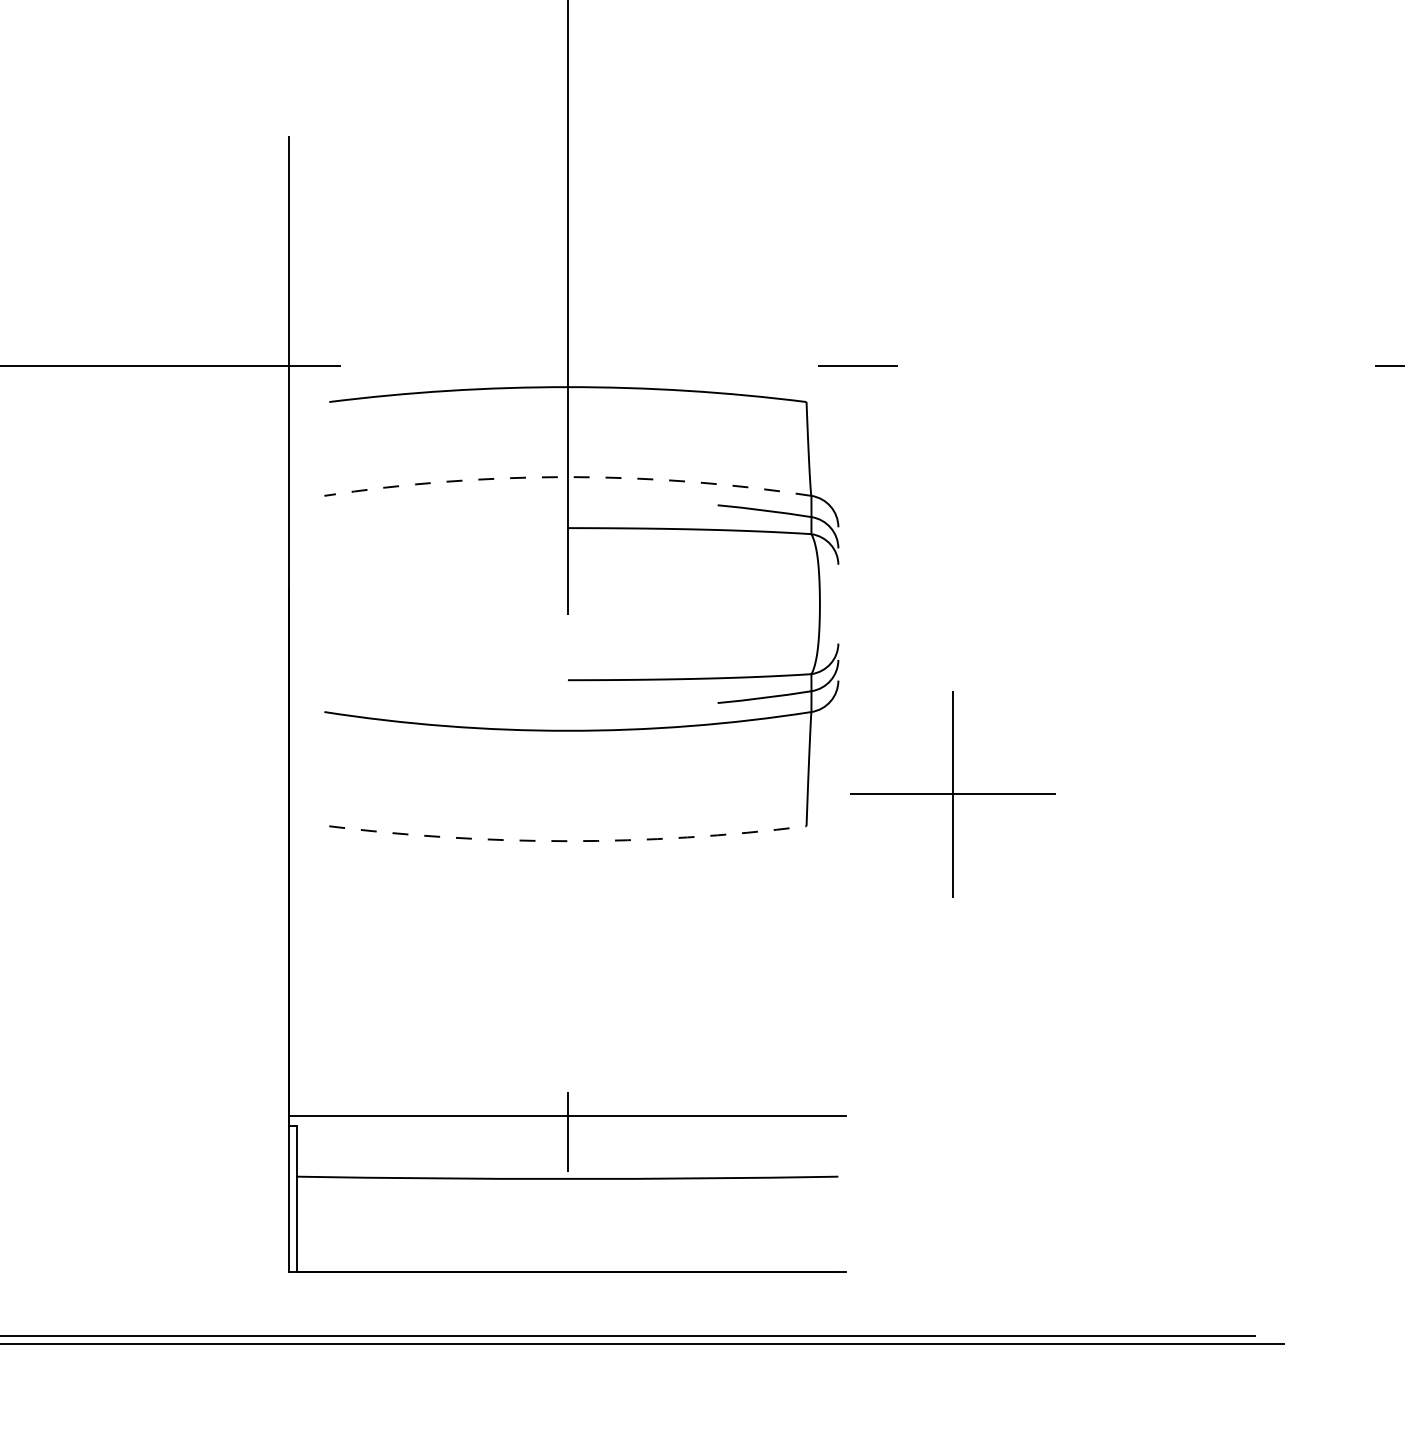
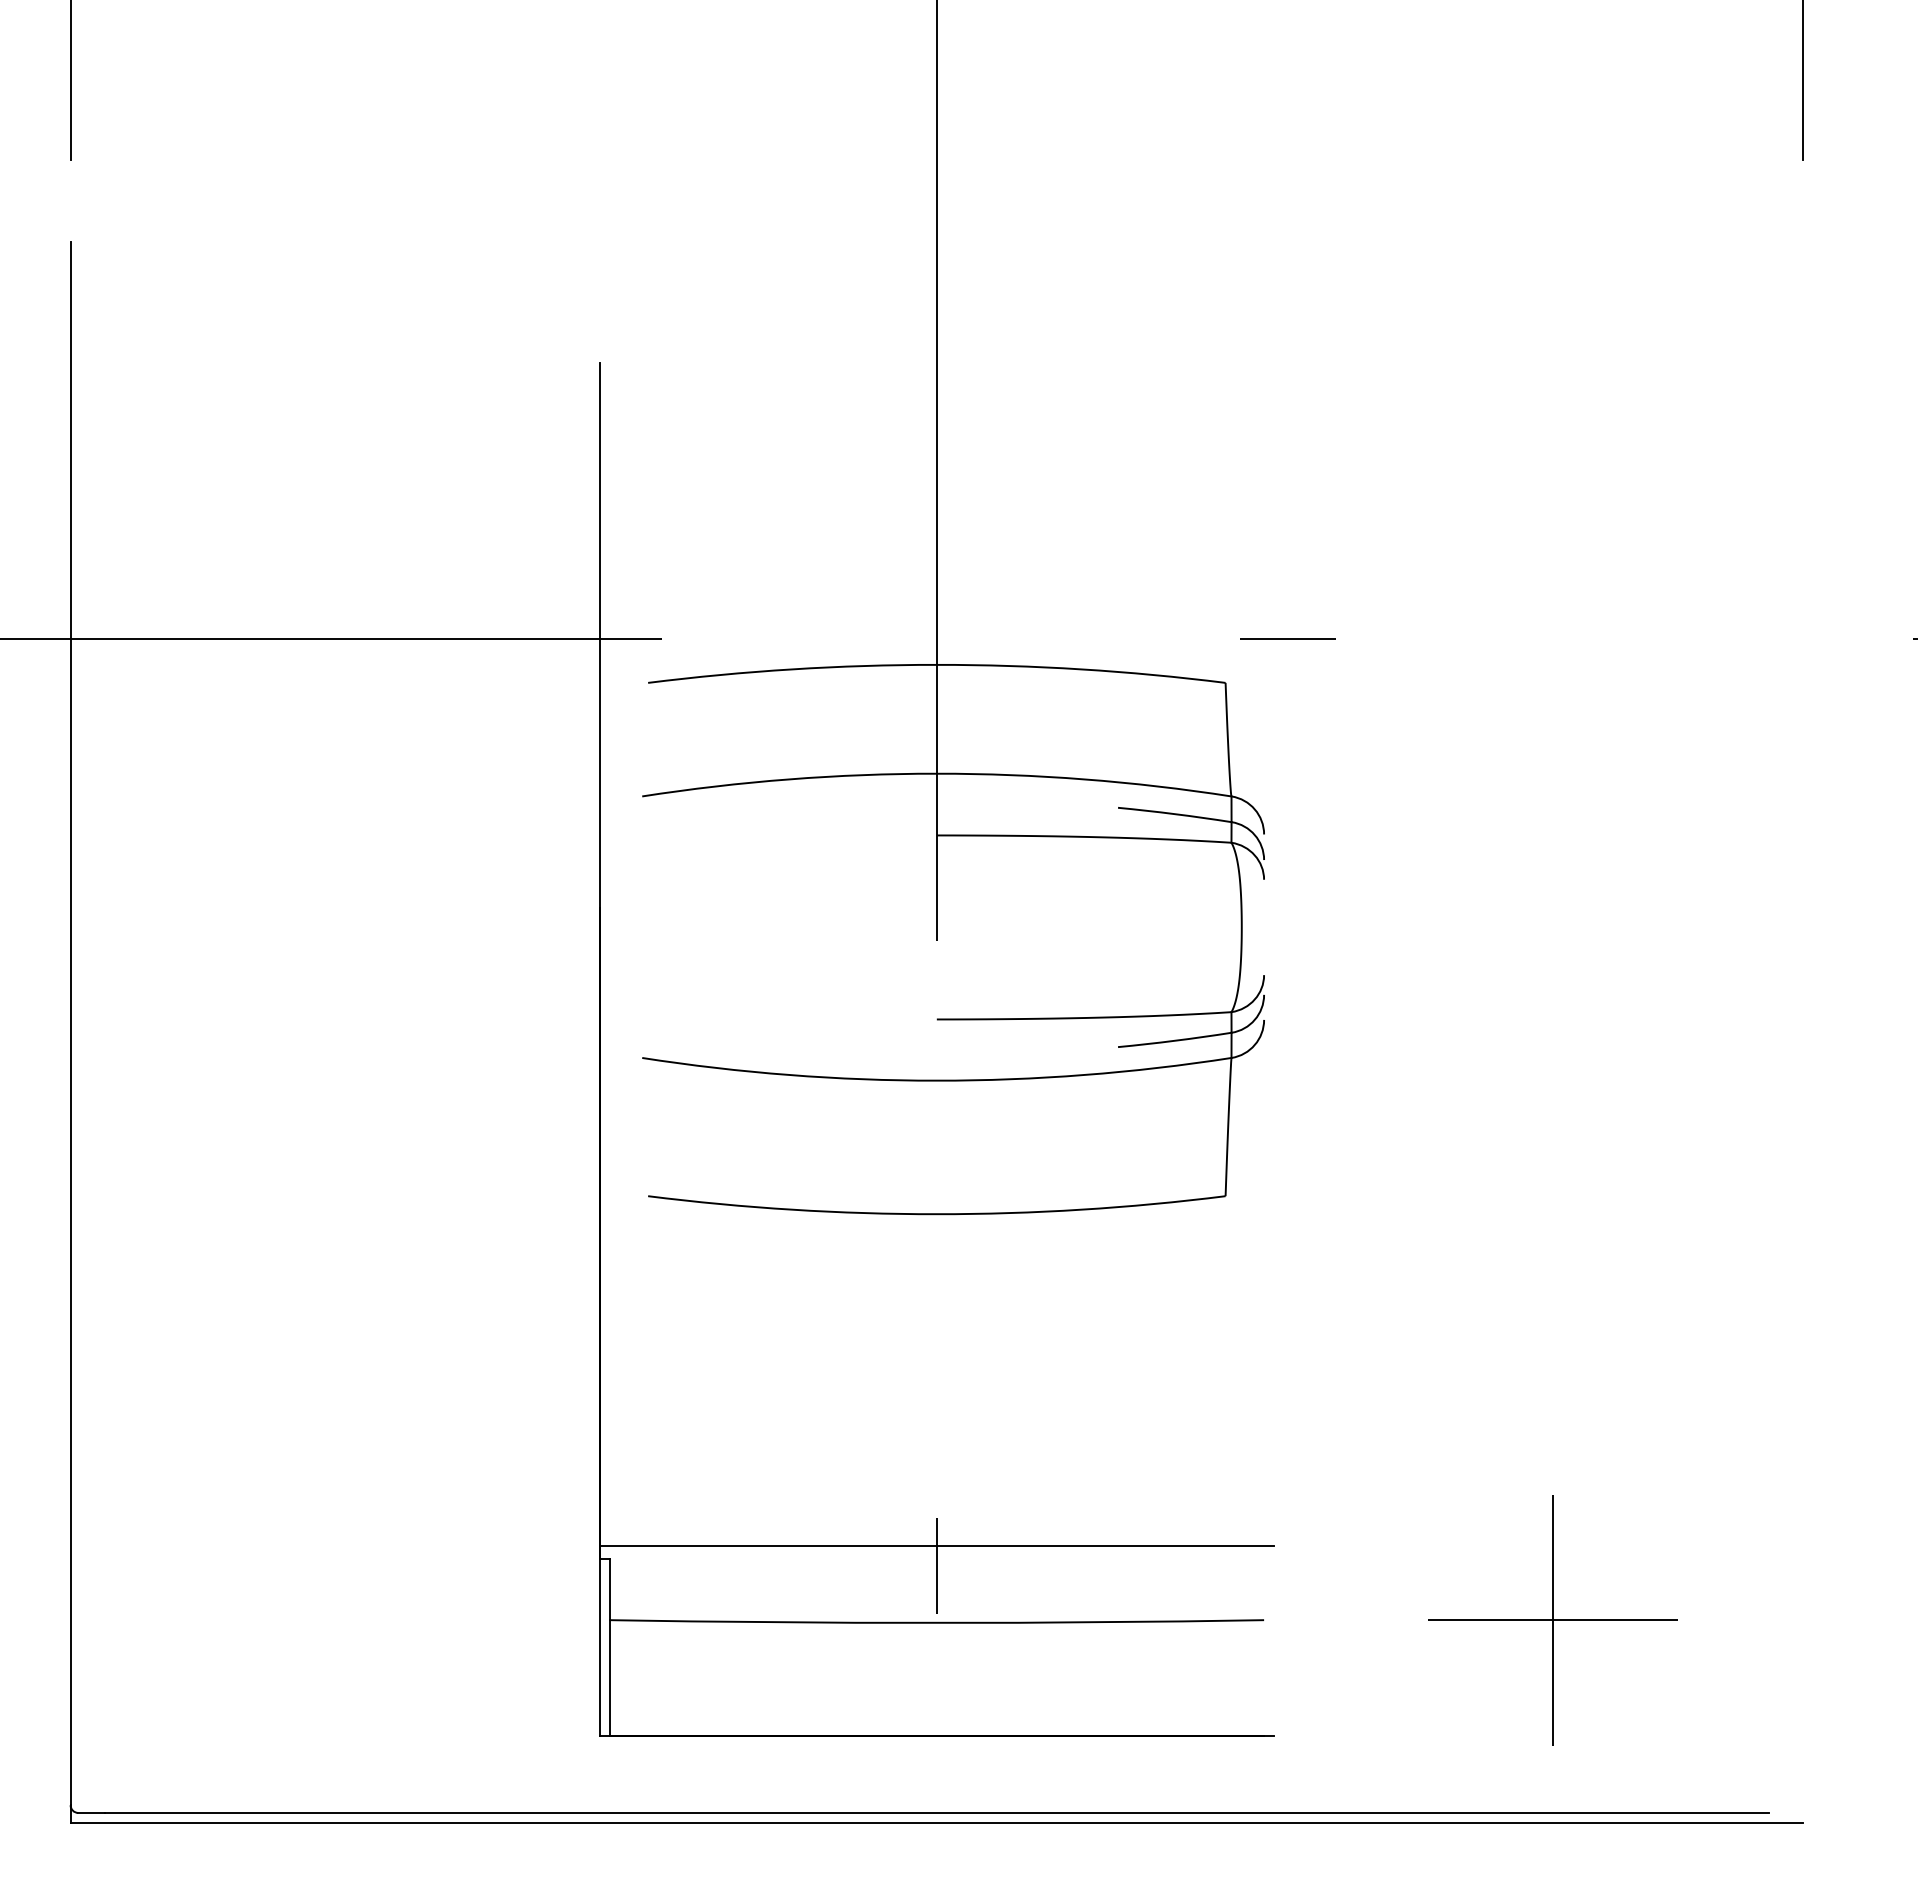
arc: (567, 476) -> (936, 773), dashed -> solid
part: (952, 794) -> (1552, 1620), moved
arc: (567, 841) -> (936, 1214), dashed -> solid

